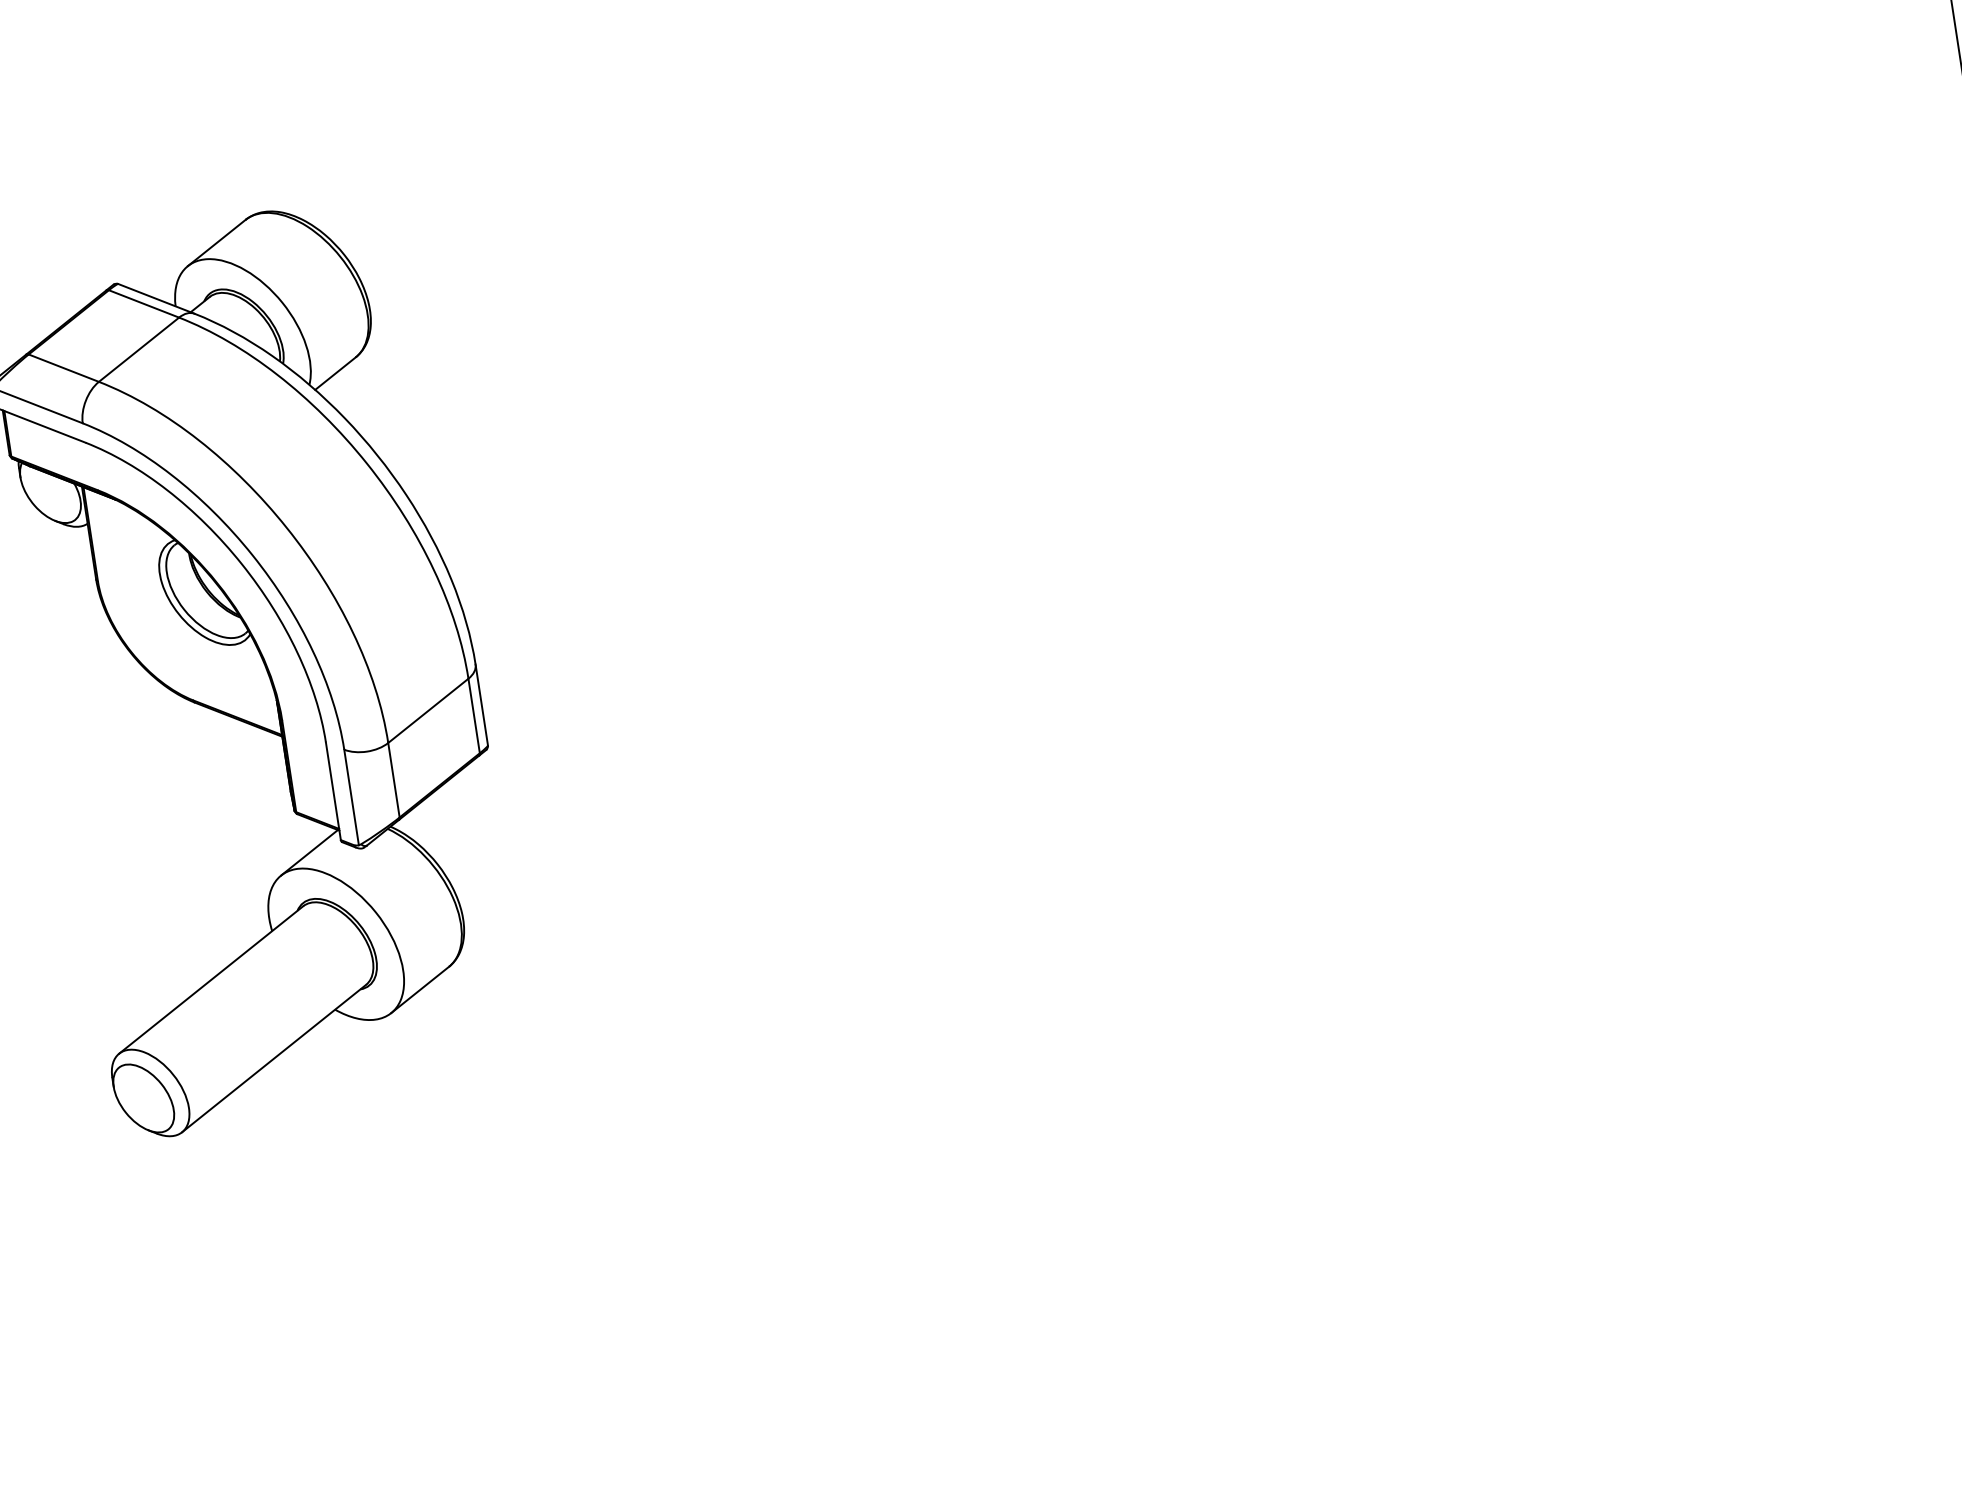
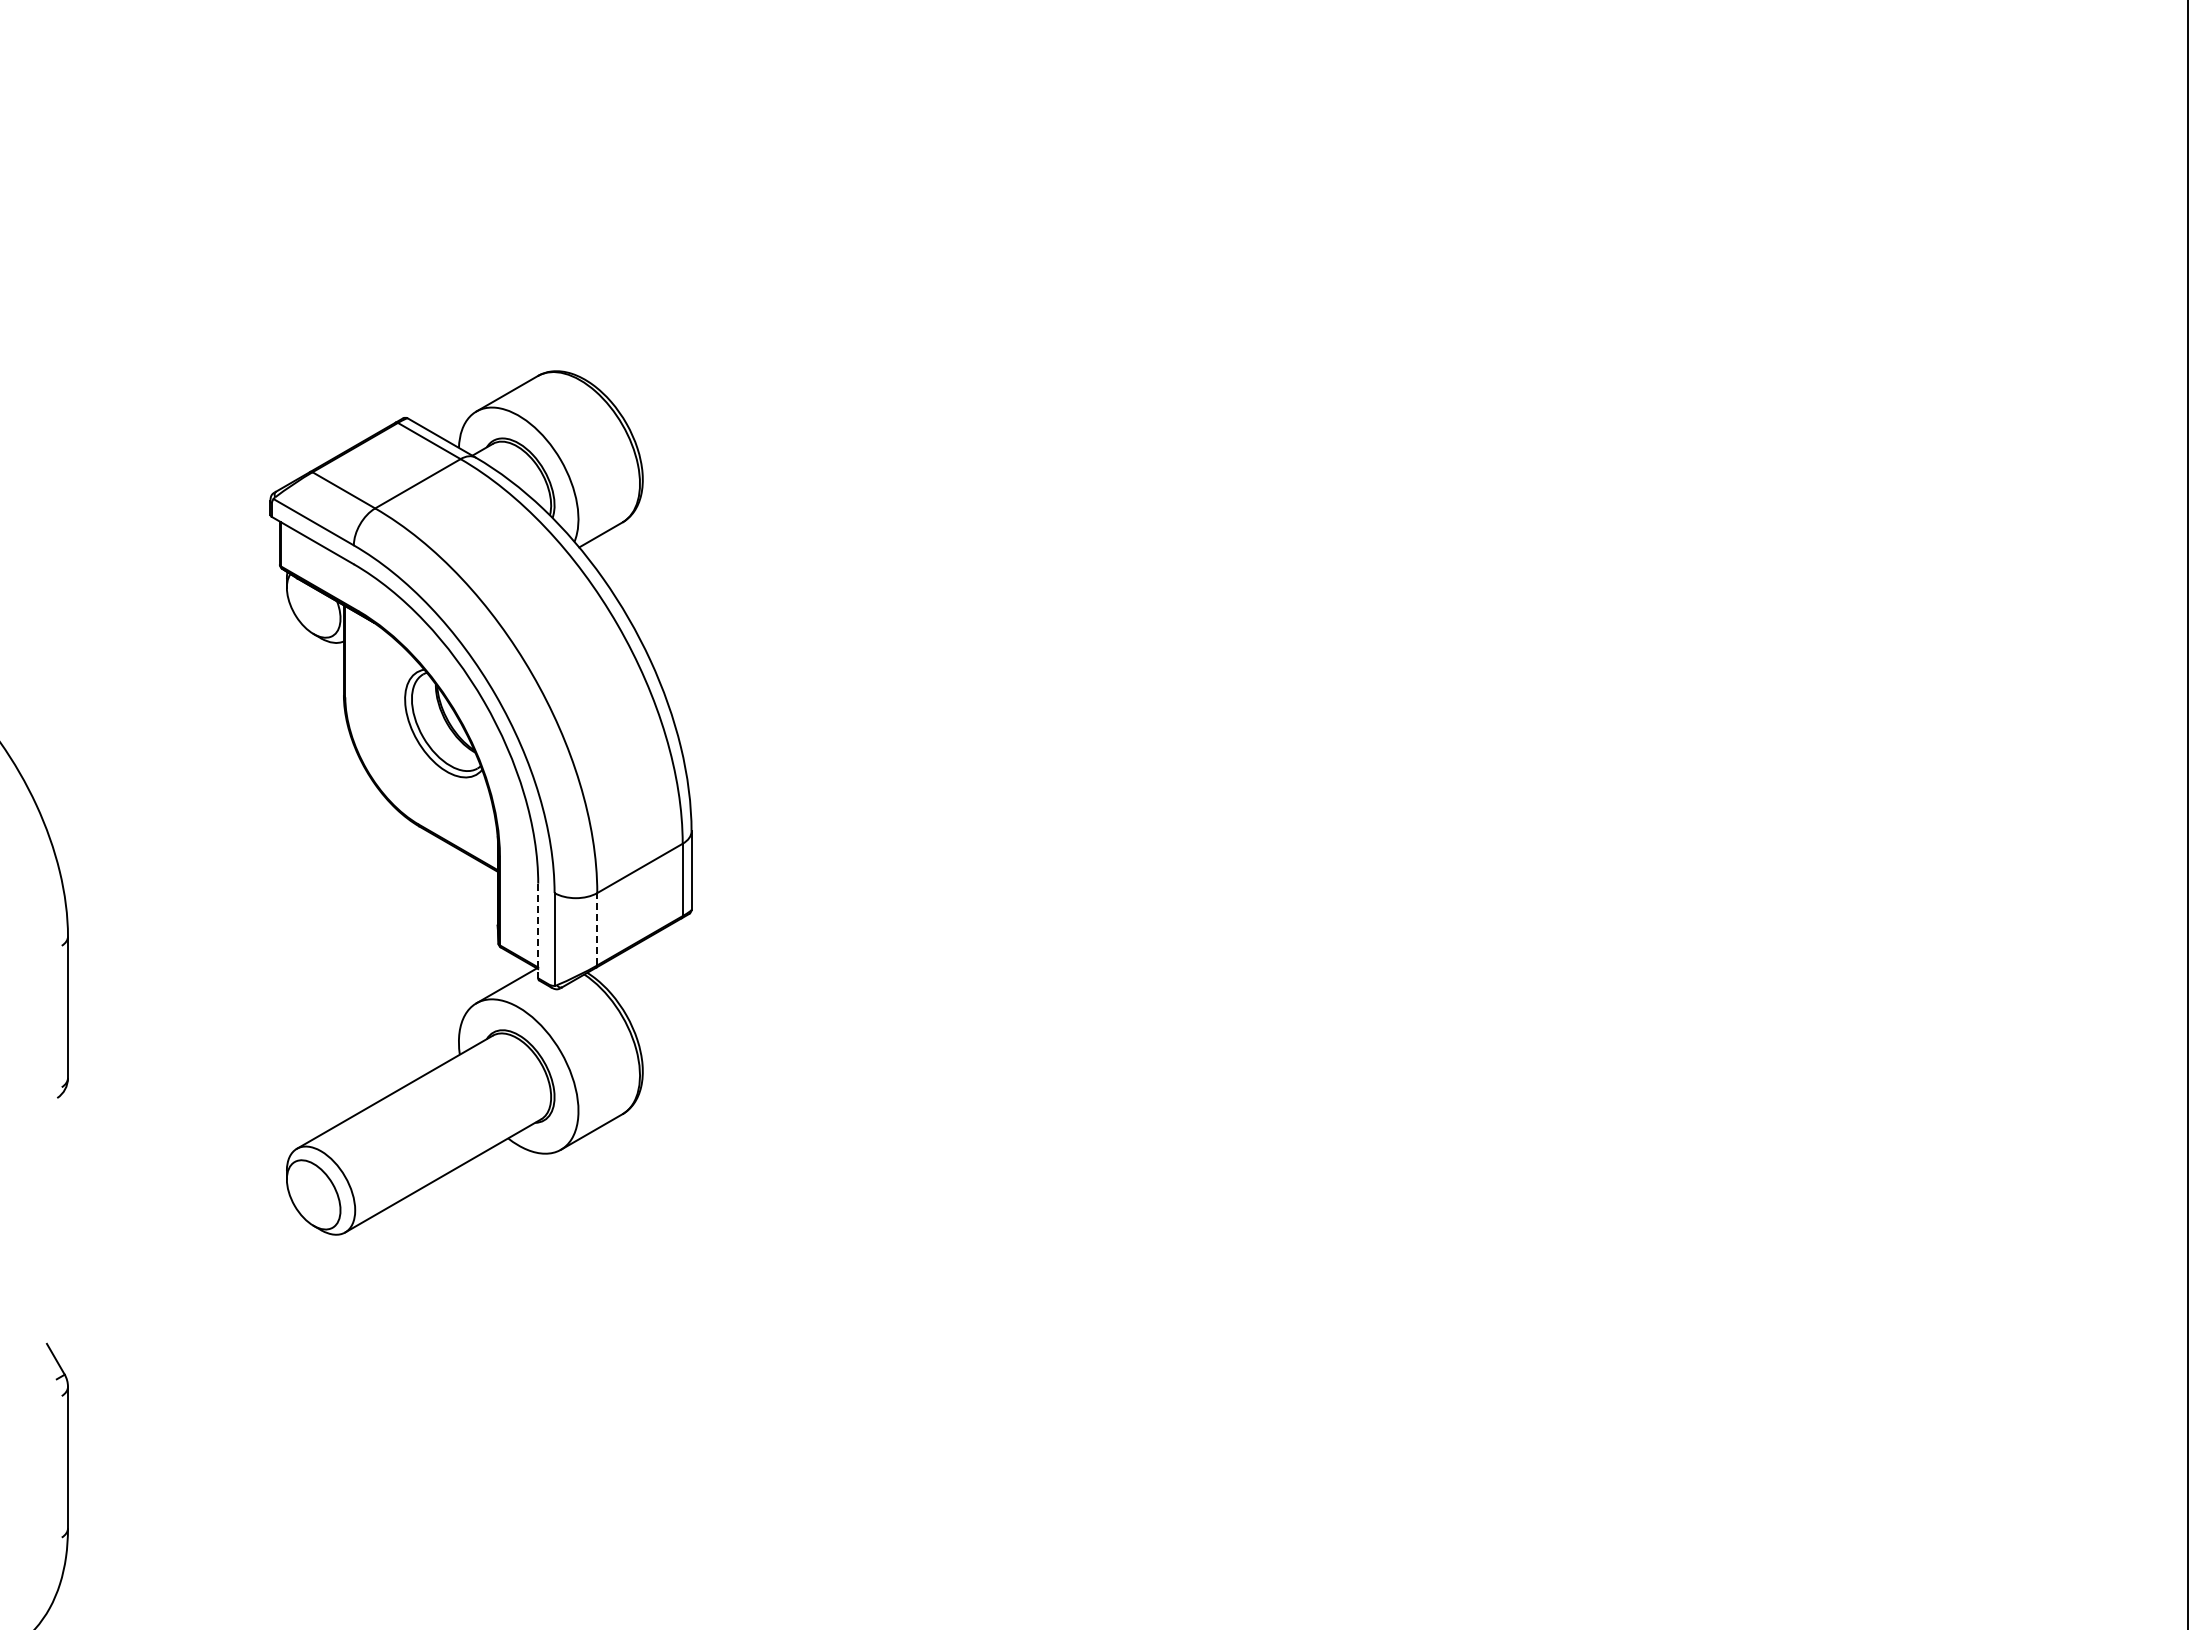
line: (394, 779) -> (597, 928), solid -> dashed
line: (333, 791) -> (538, 931), solid -> dashed

